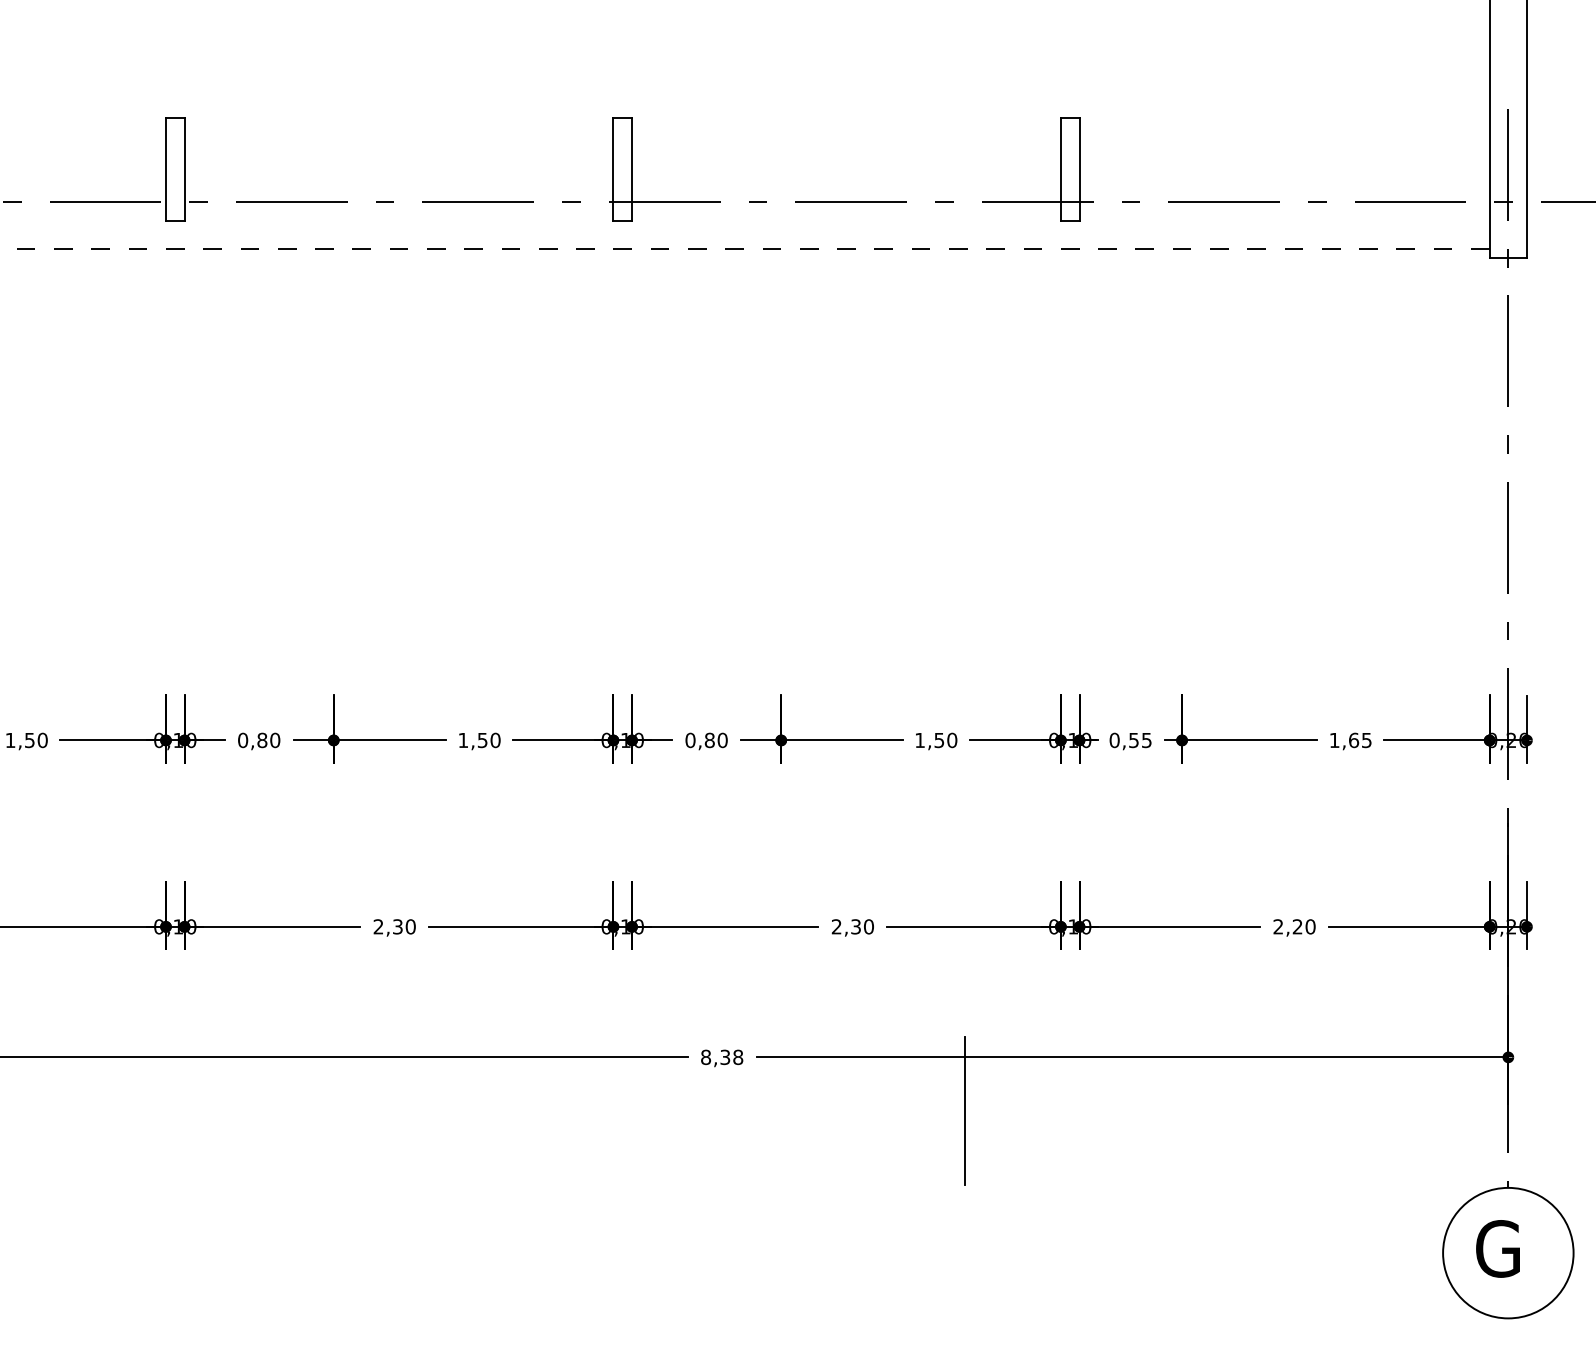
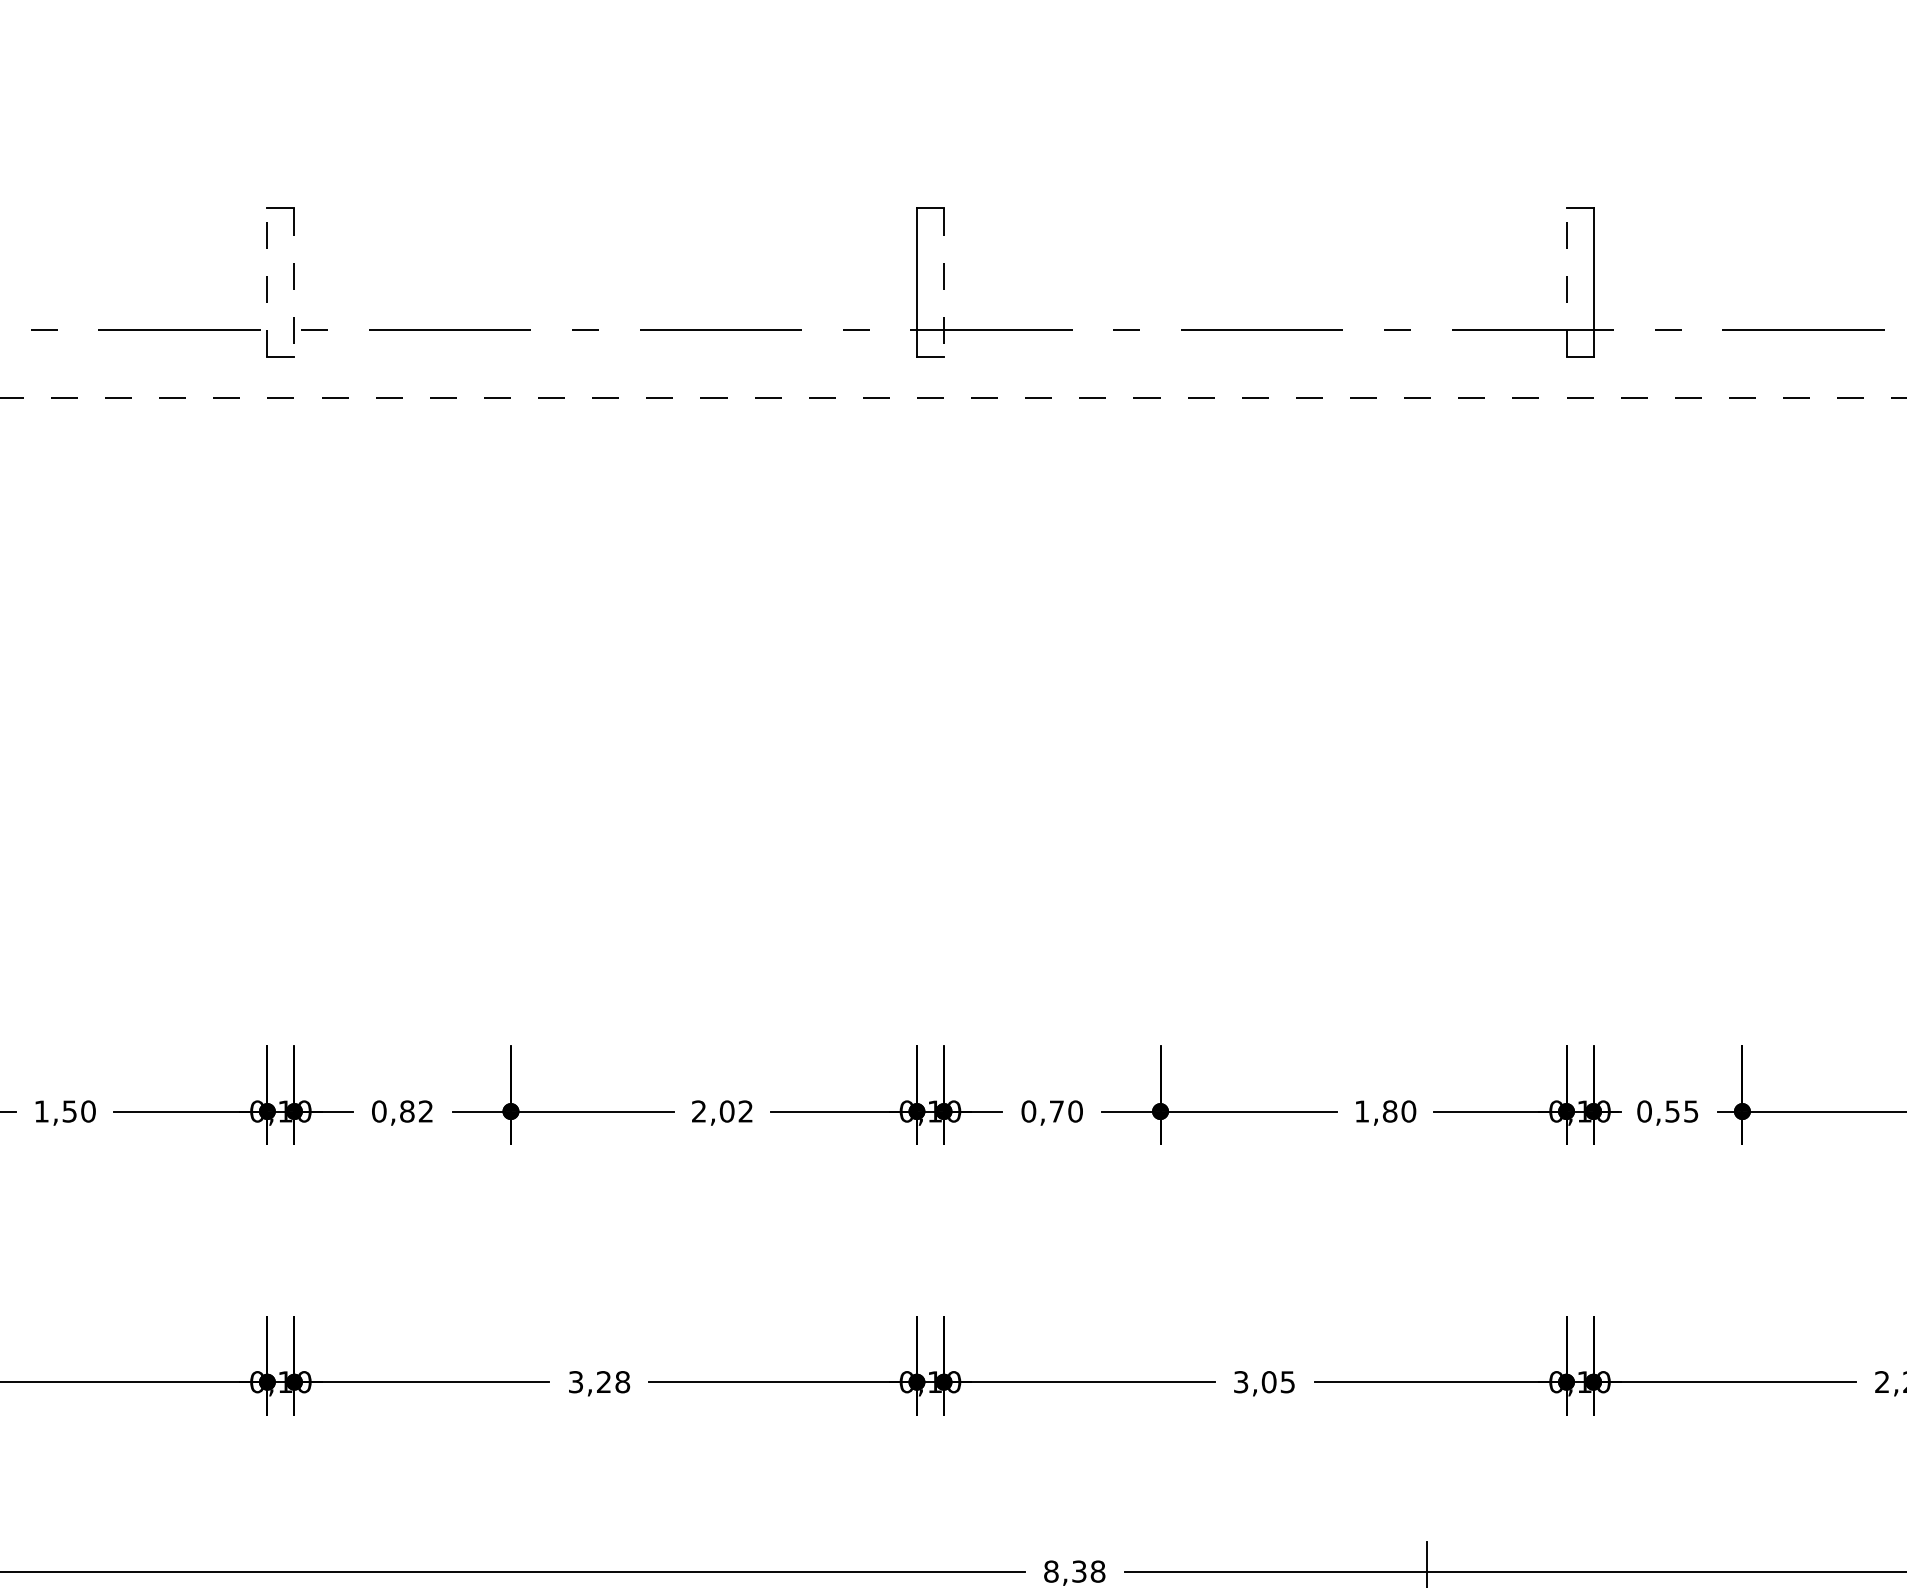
line: (165, 169) -> (266, 282), solid -> dashed
line: (1060, 169) -> (1565, 282), solid -> dashed
line: (184, 170) -> (294, 284), solid -> dashed
line: (632, 170) -> (944, 284), solid -> dashed
text: (275, 740) -> (426, 1111), 0,80 -> 0,82
text: (479, 740) -> (722, 1111), 1,50 -> 2,02
text: (709, 740) -> (1056, 1111), 0,80 -> 0,70
text: (939, 740) -> (1390, 1111), 1,50 -> 1,80
text: (394, 926) -> (599, 1381), 2,30 -> 3,28
text: (852, 926) -> (1263, 1381), 2,30 -> 3,05

